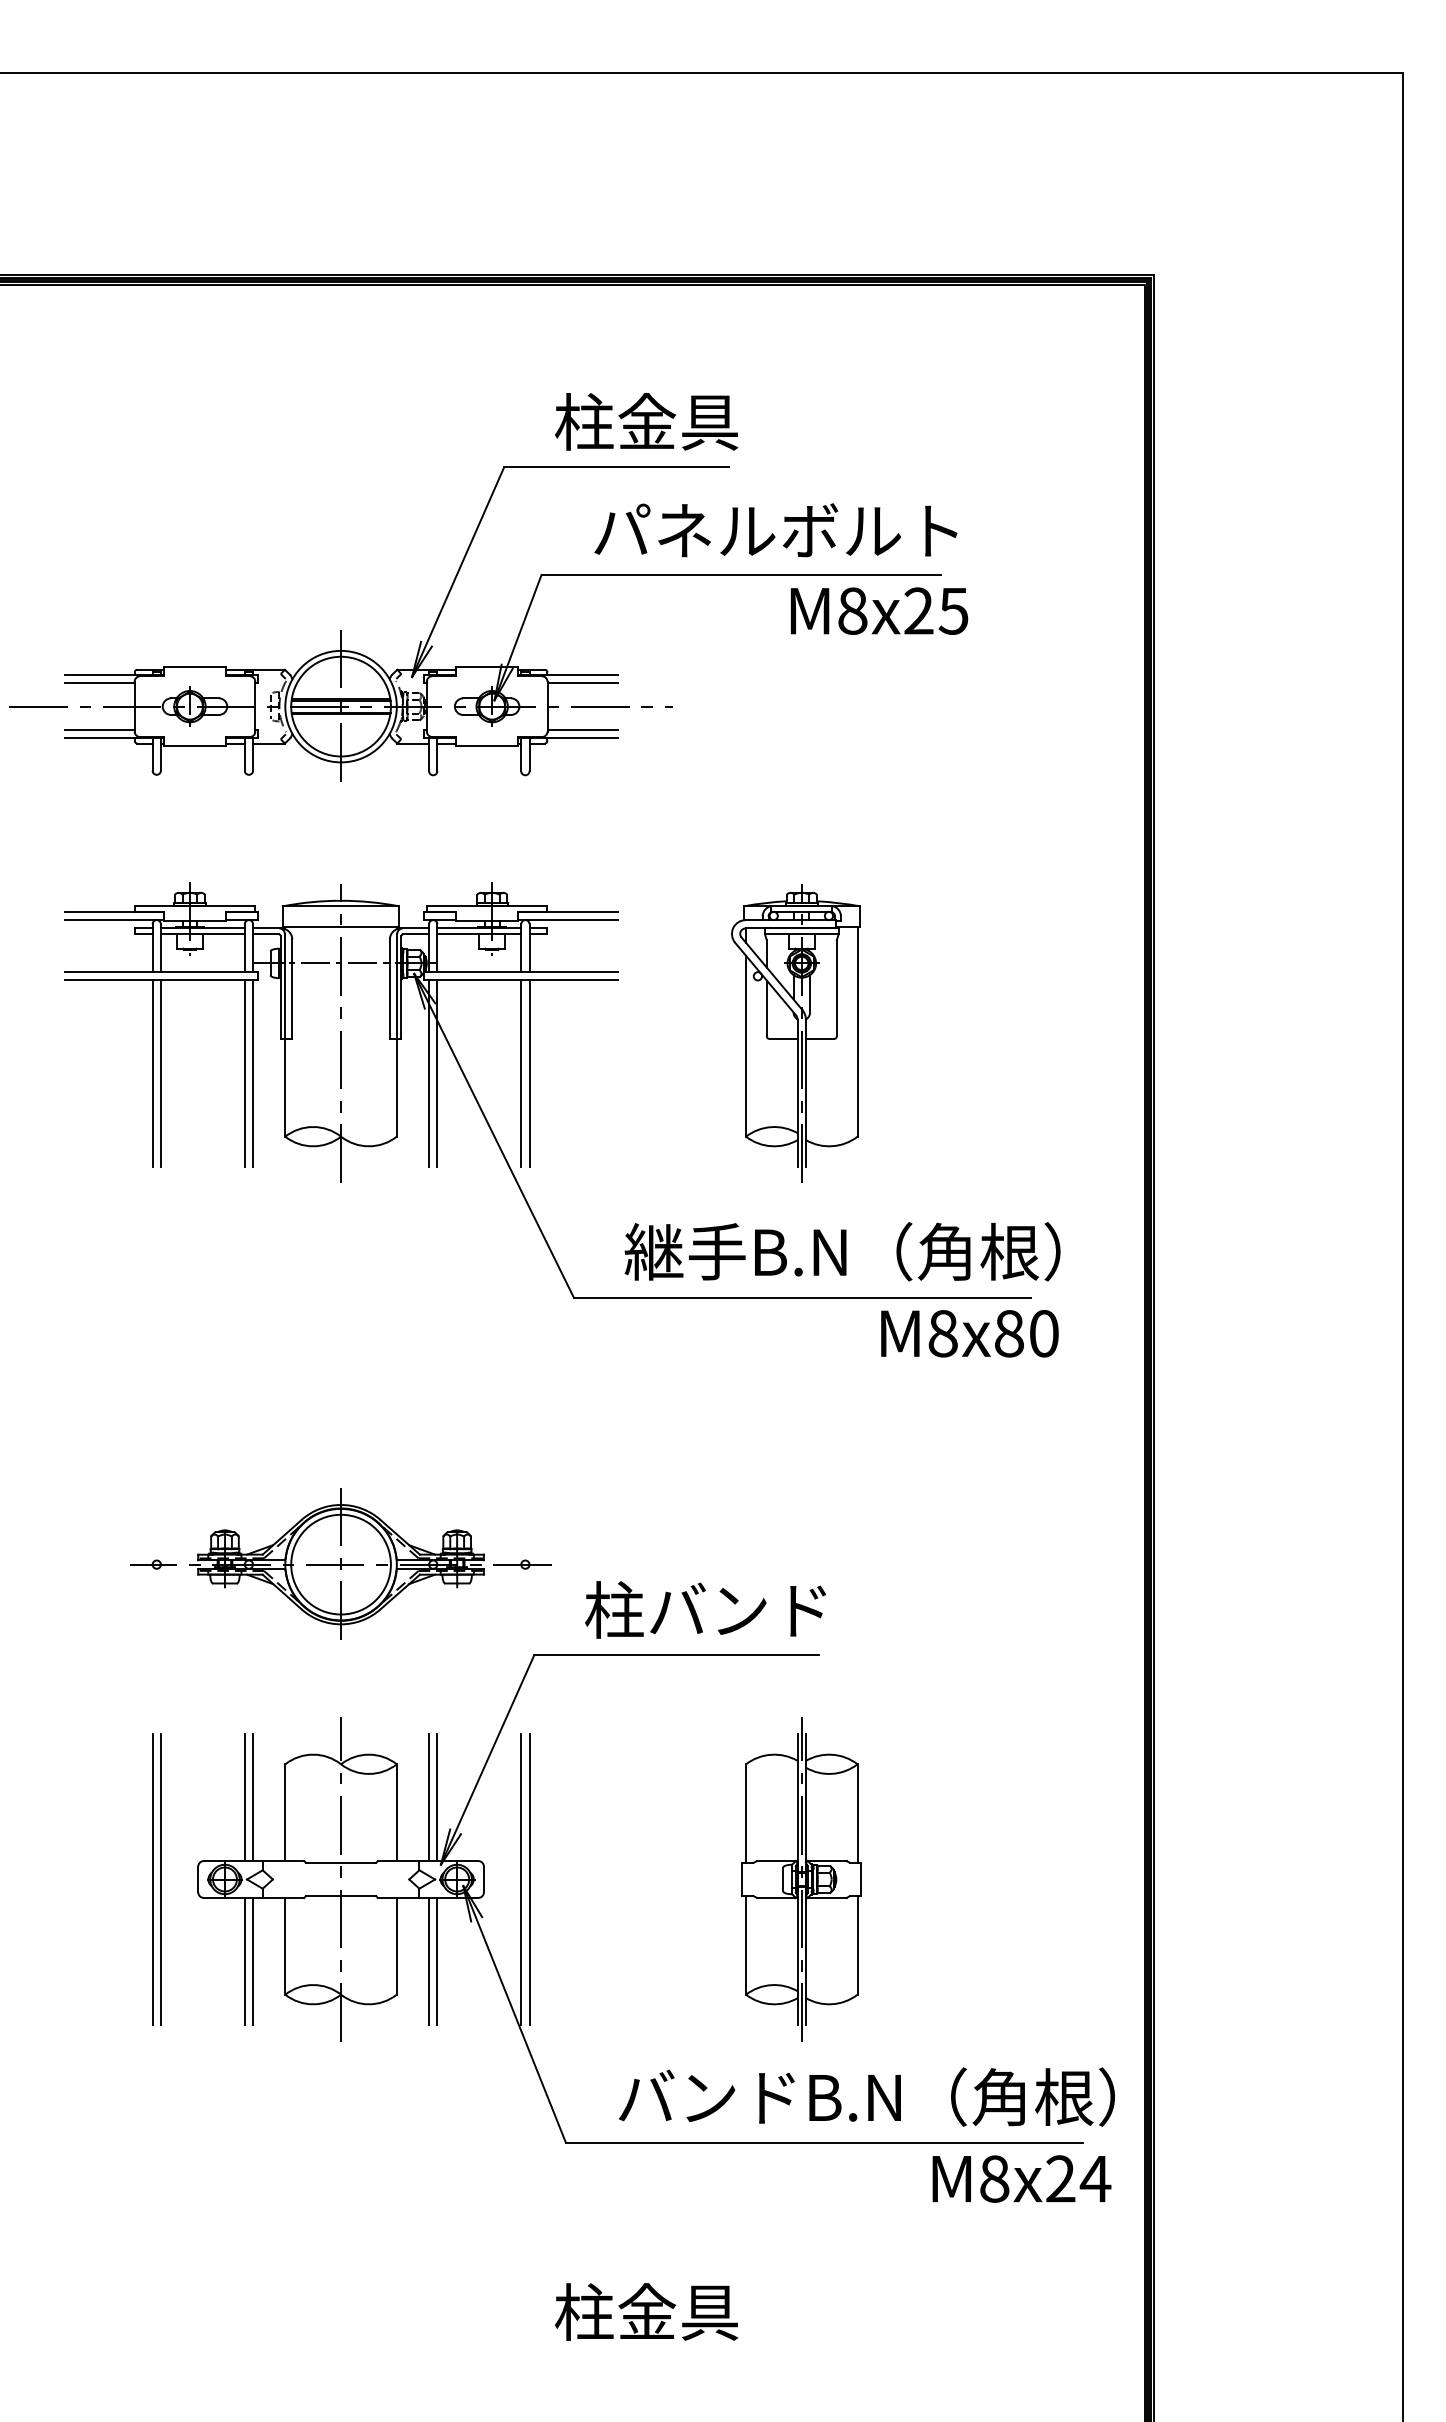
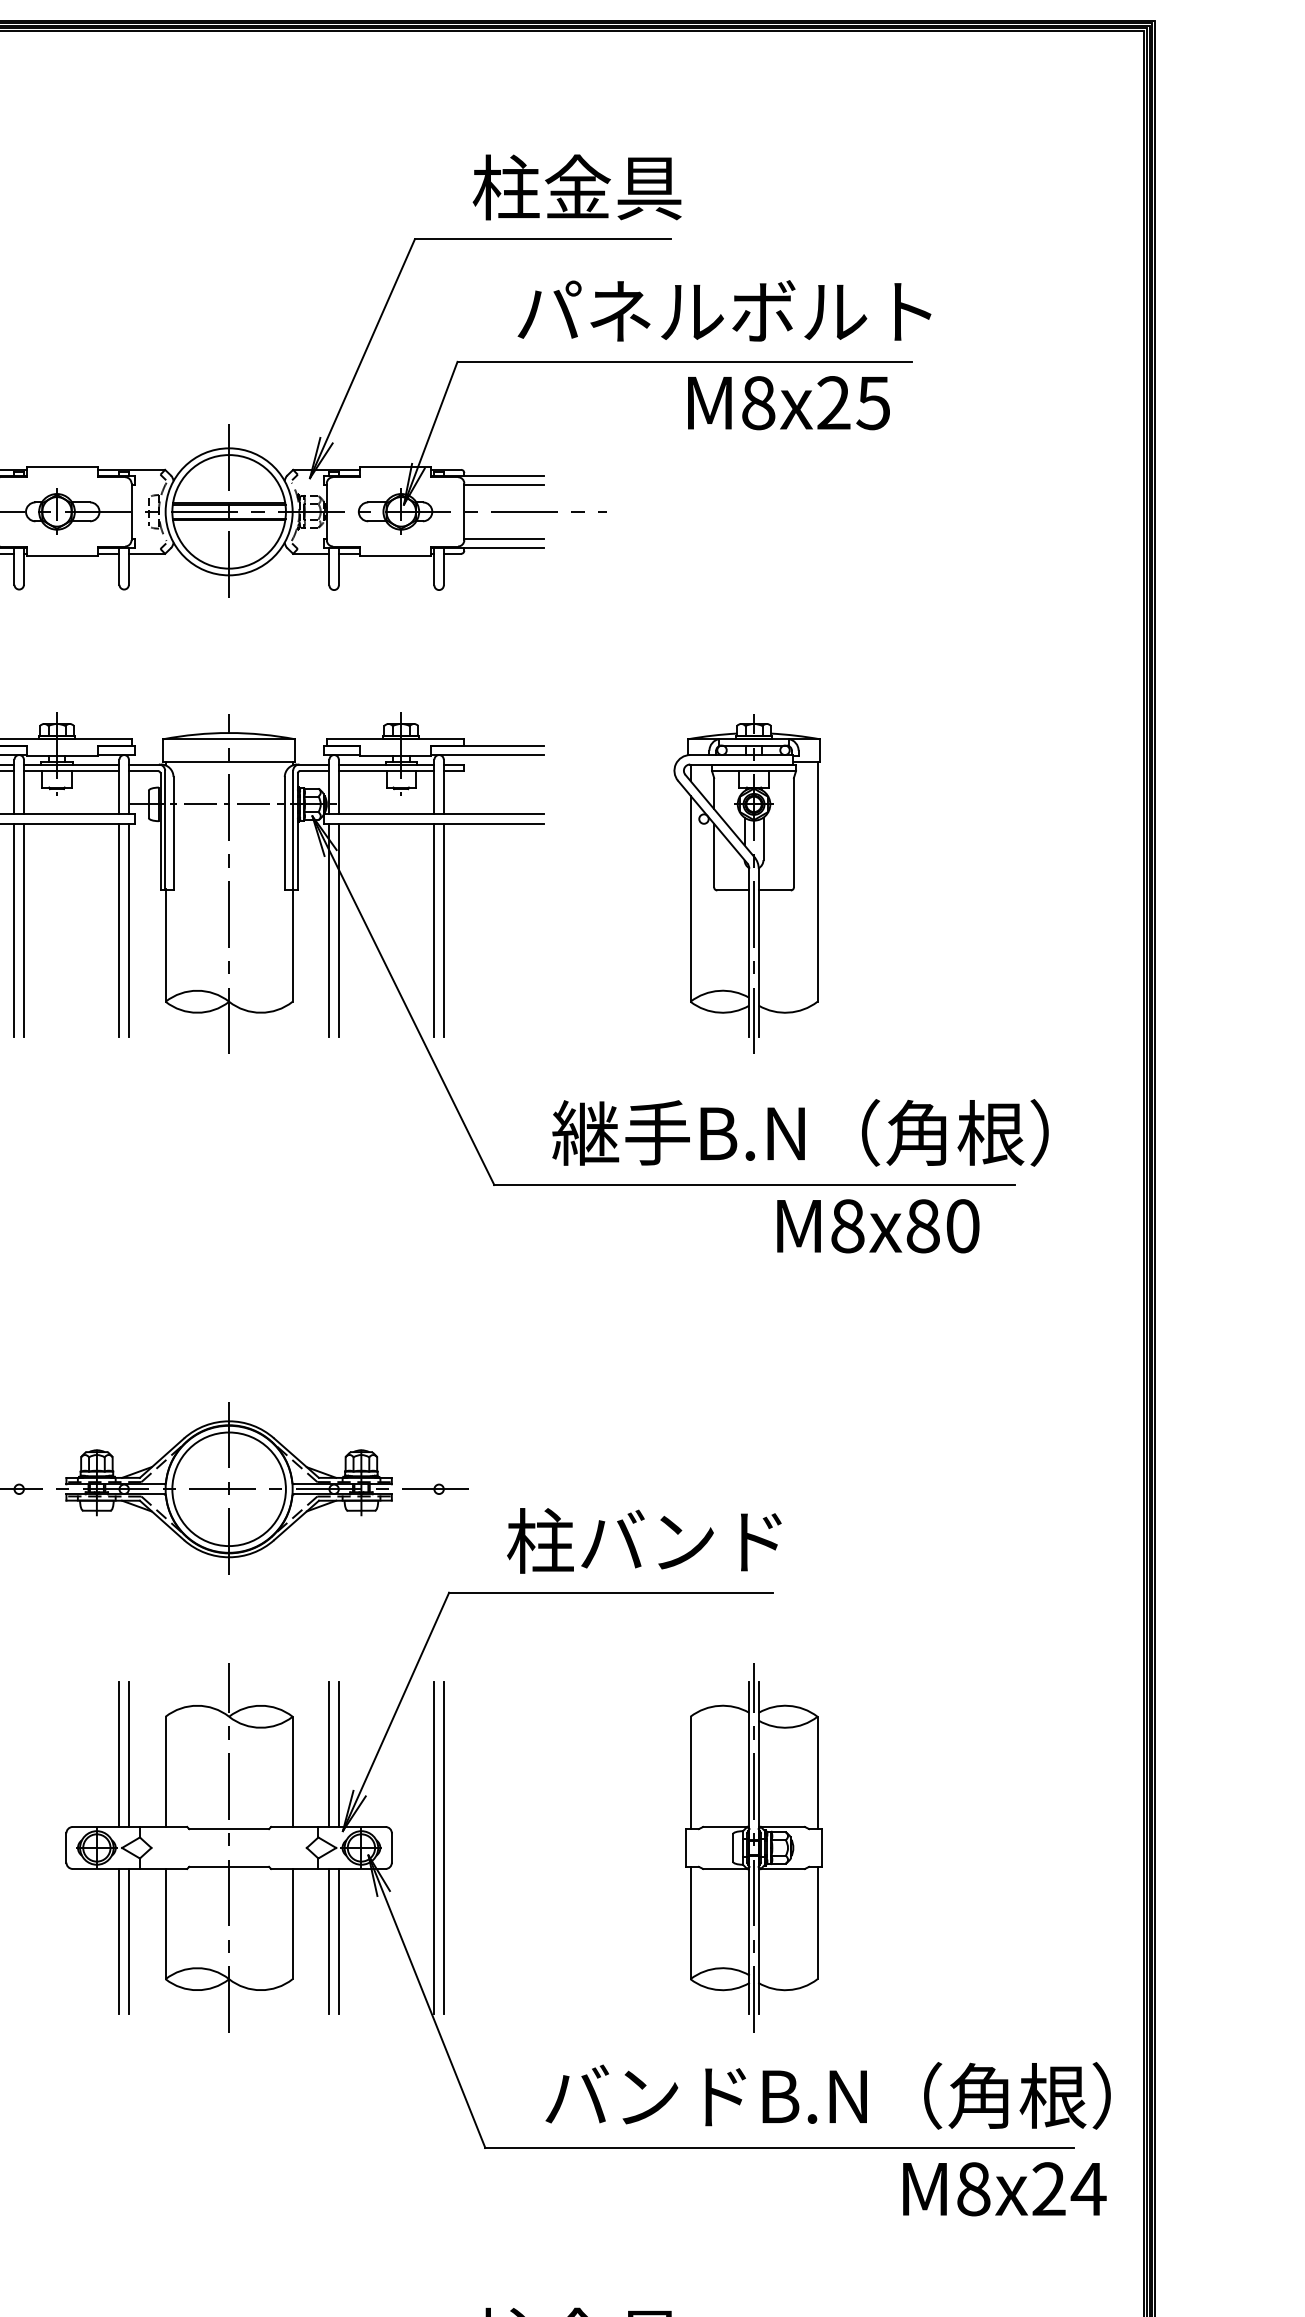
text: (879, 610) -> (788, 402), moved
text: (969, 1333) -> (877, 1225), moved
part: (156, 1879) -> (18, 1847), removed

